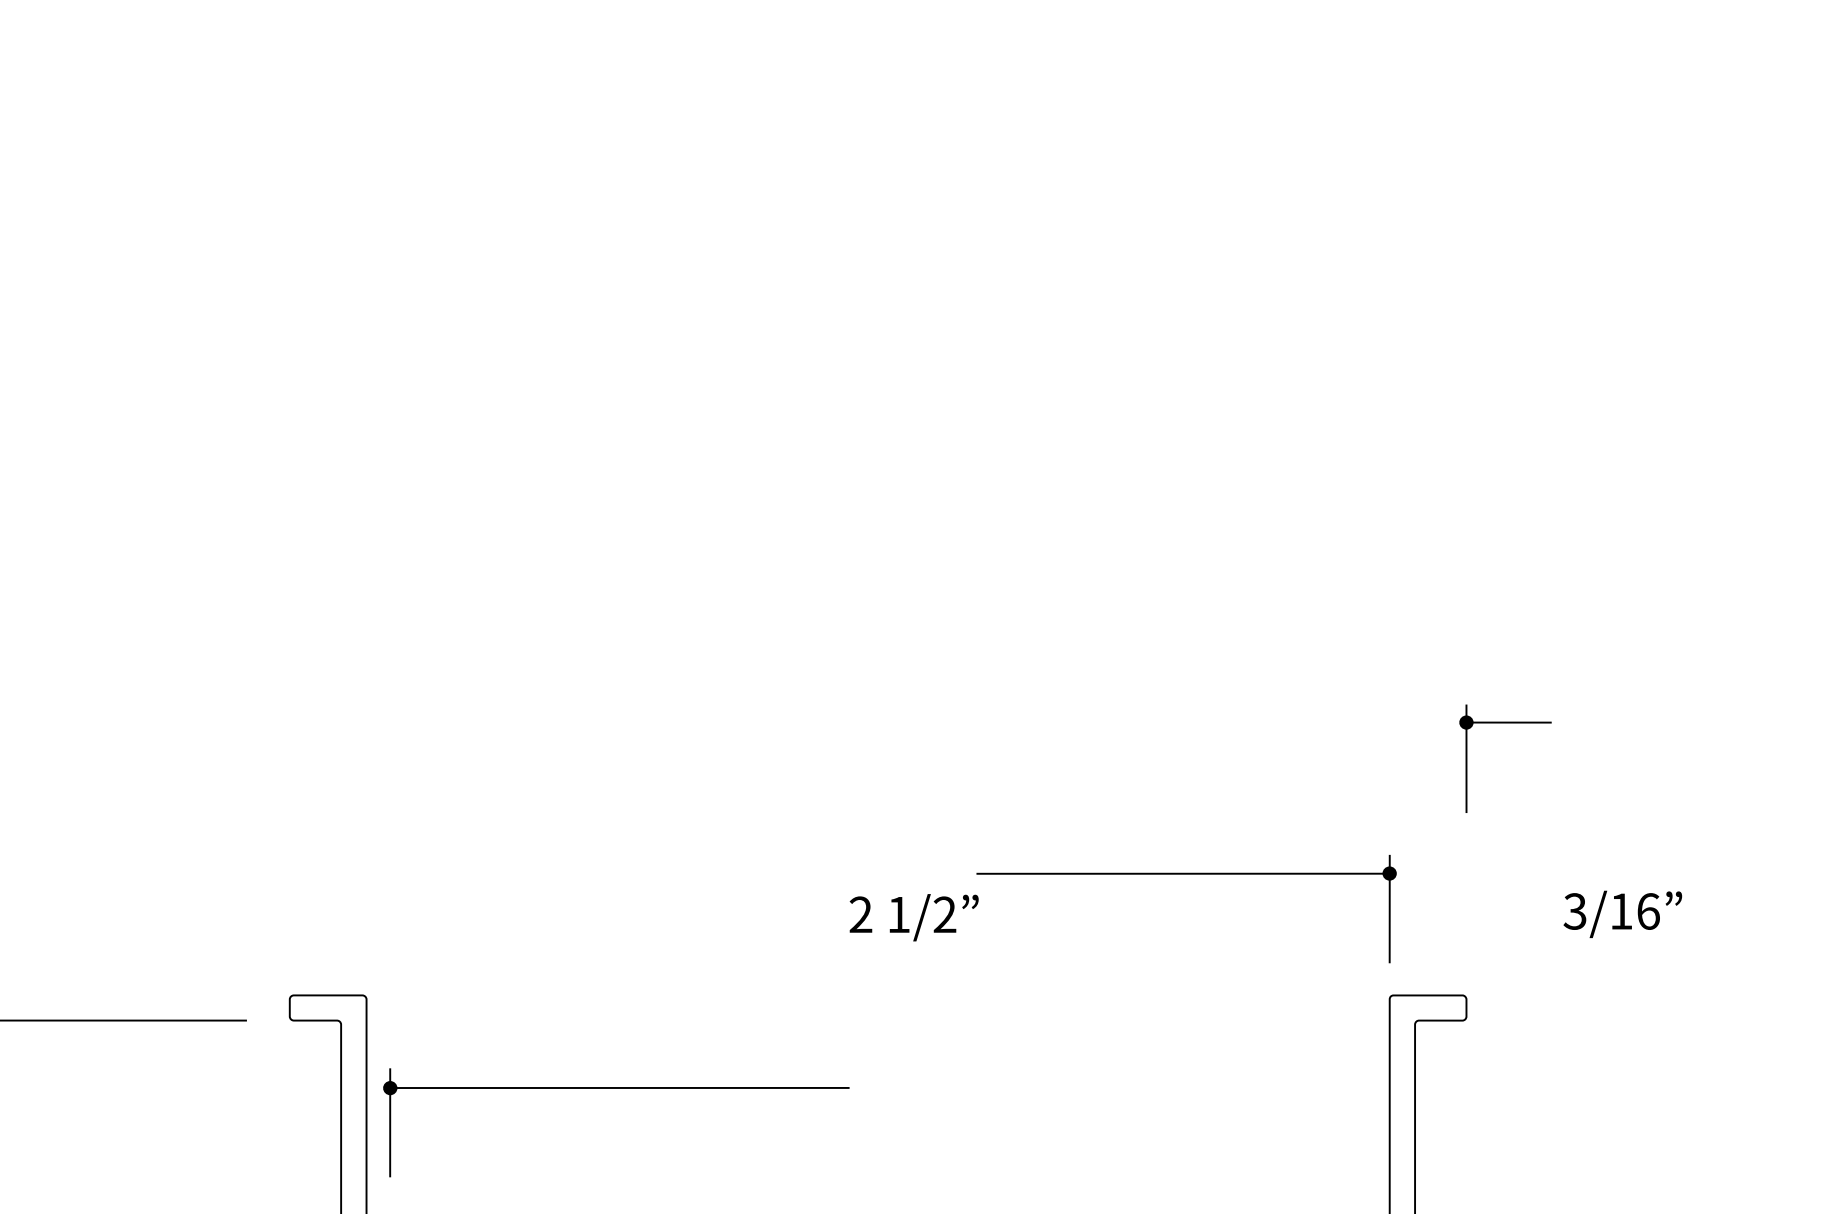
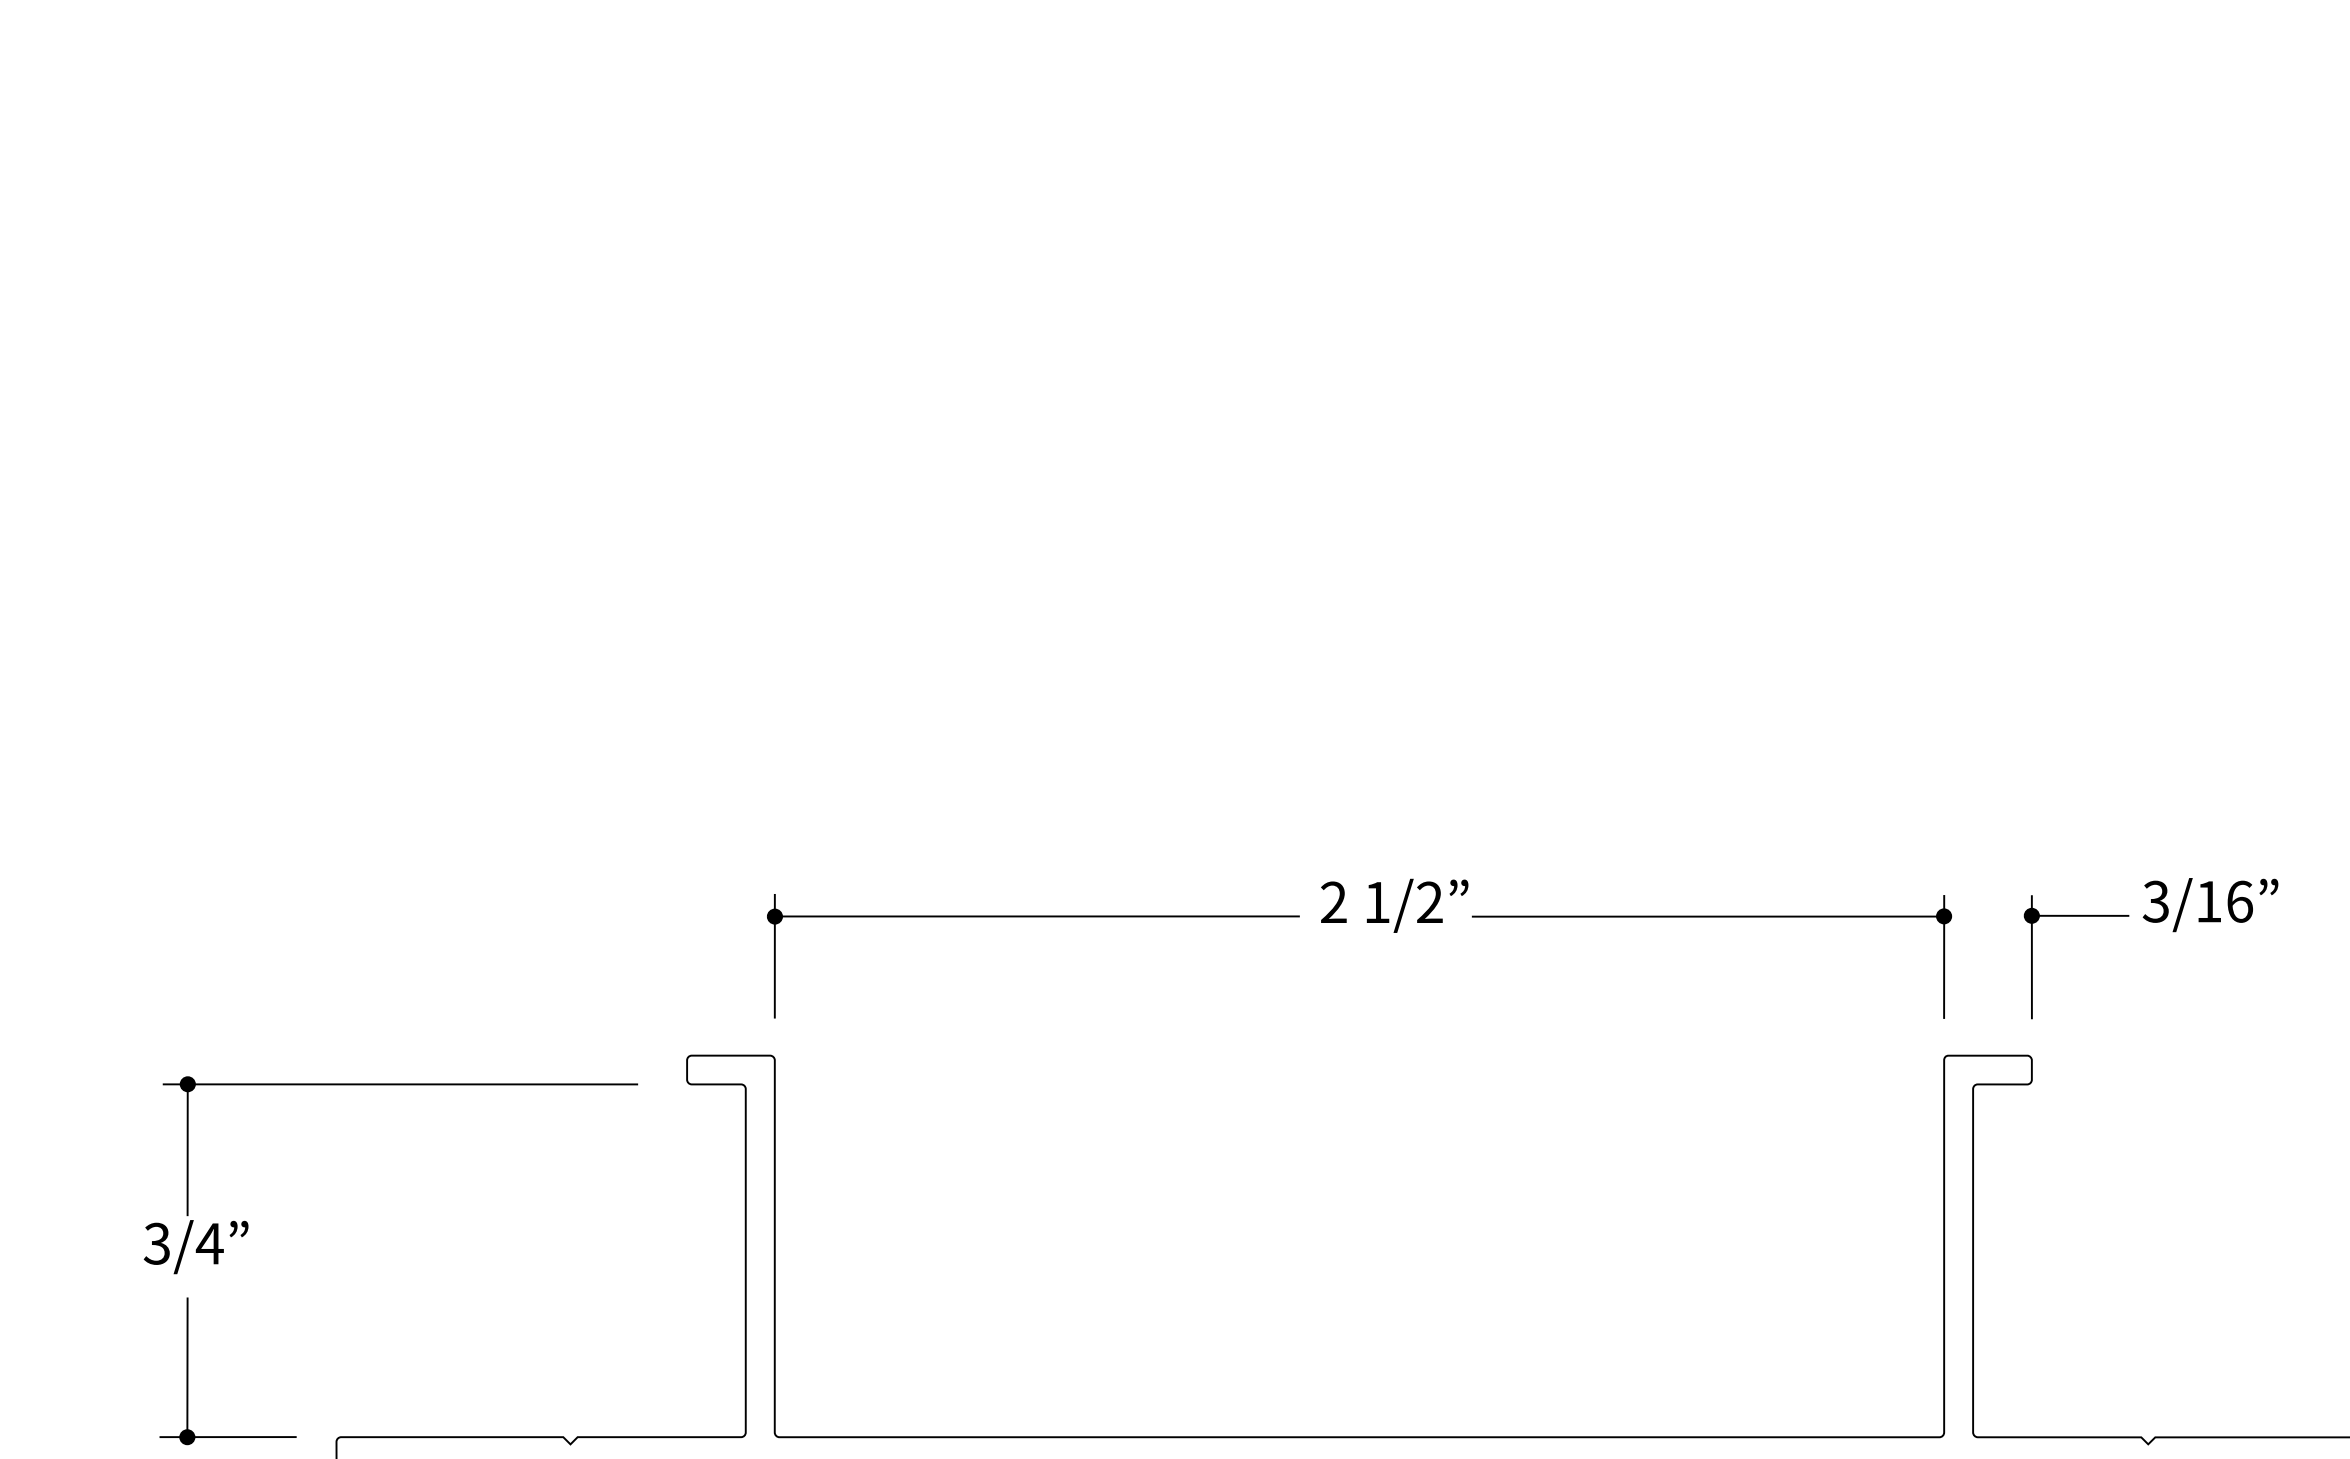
part: (1505, 723) -> (2076, 916), moved
text: (1622, 914) -> (2210, 905), moved
text: (914, 917) -> (1394, 905), moved
part: (616, 1088) -> (1033, 917), moved

